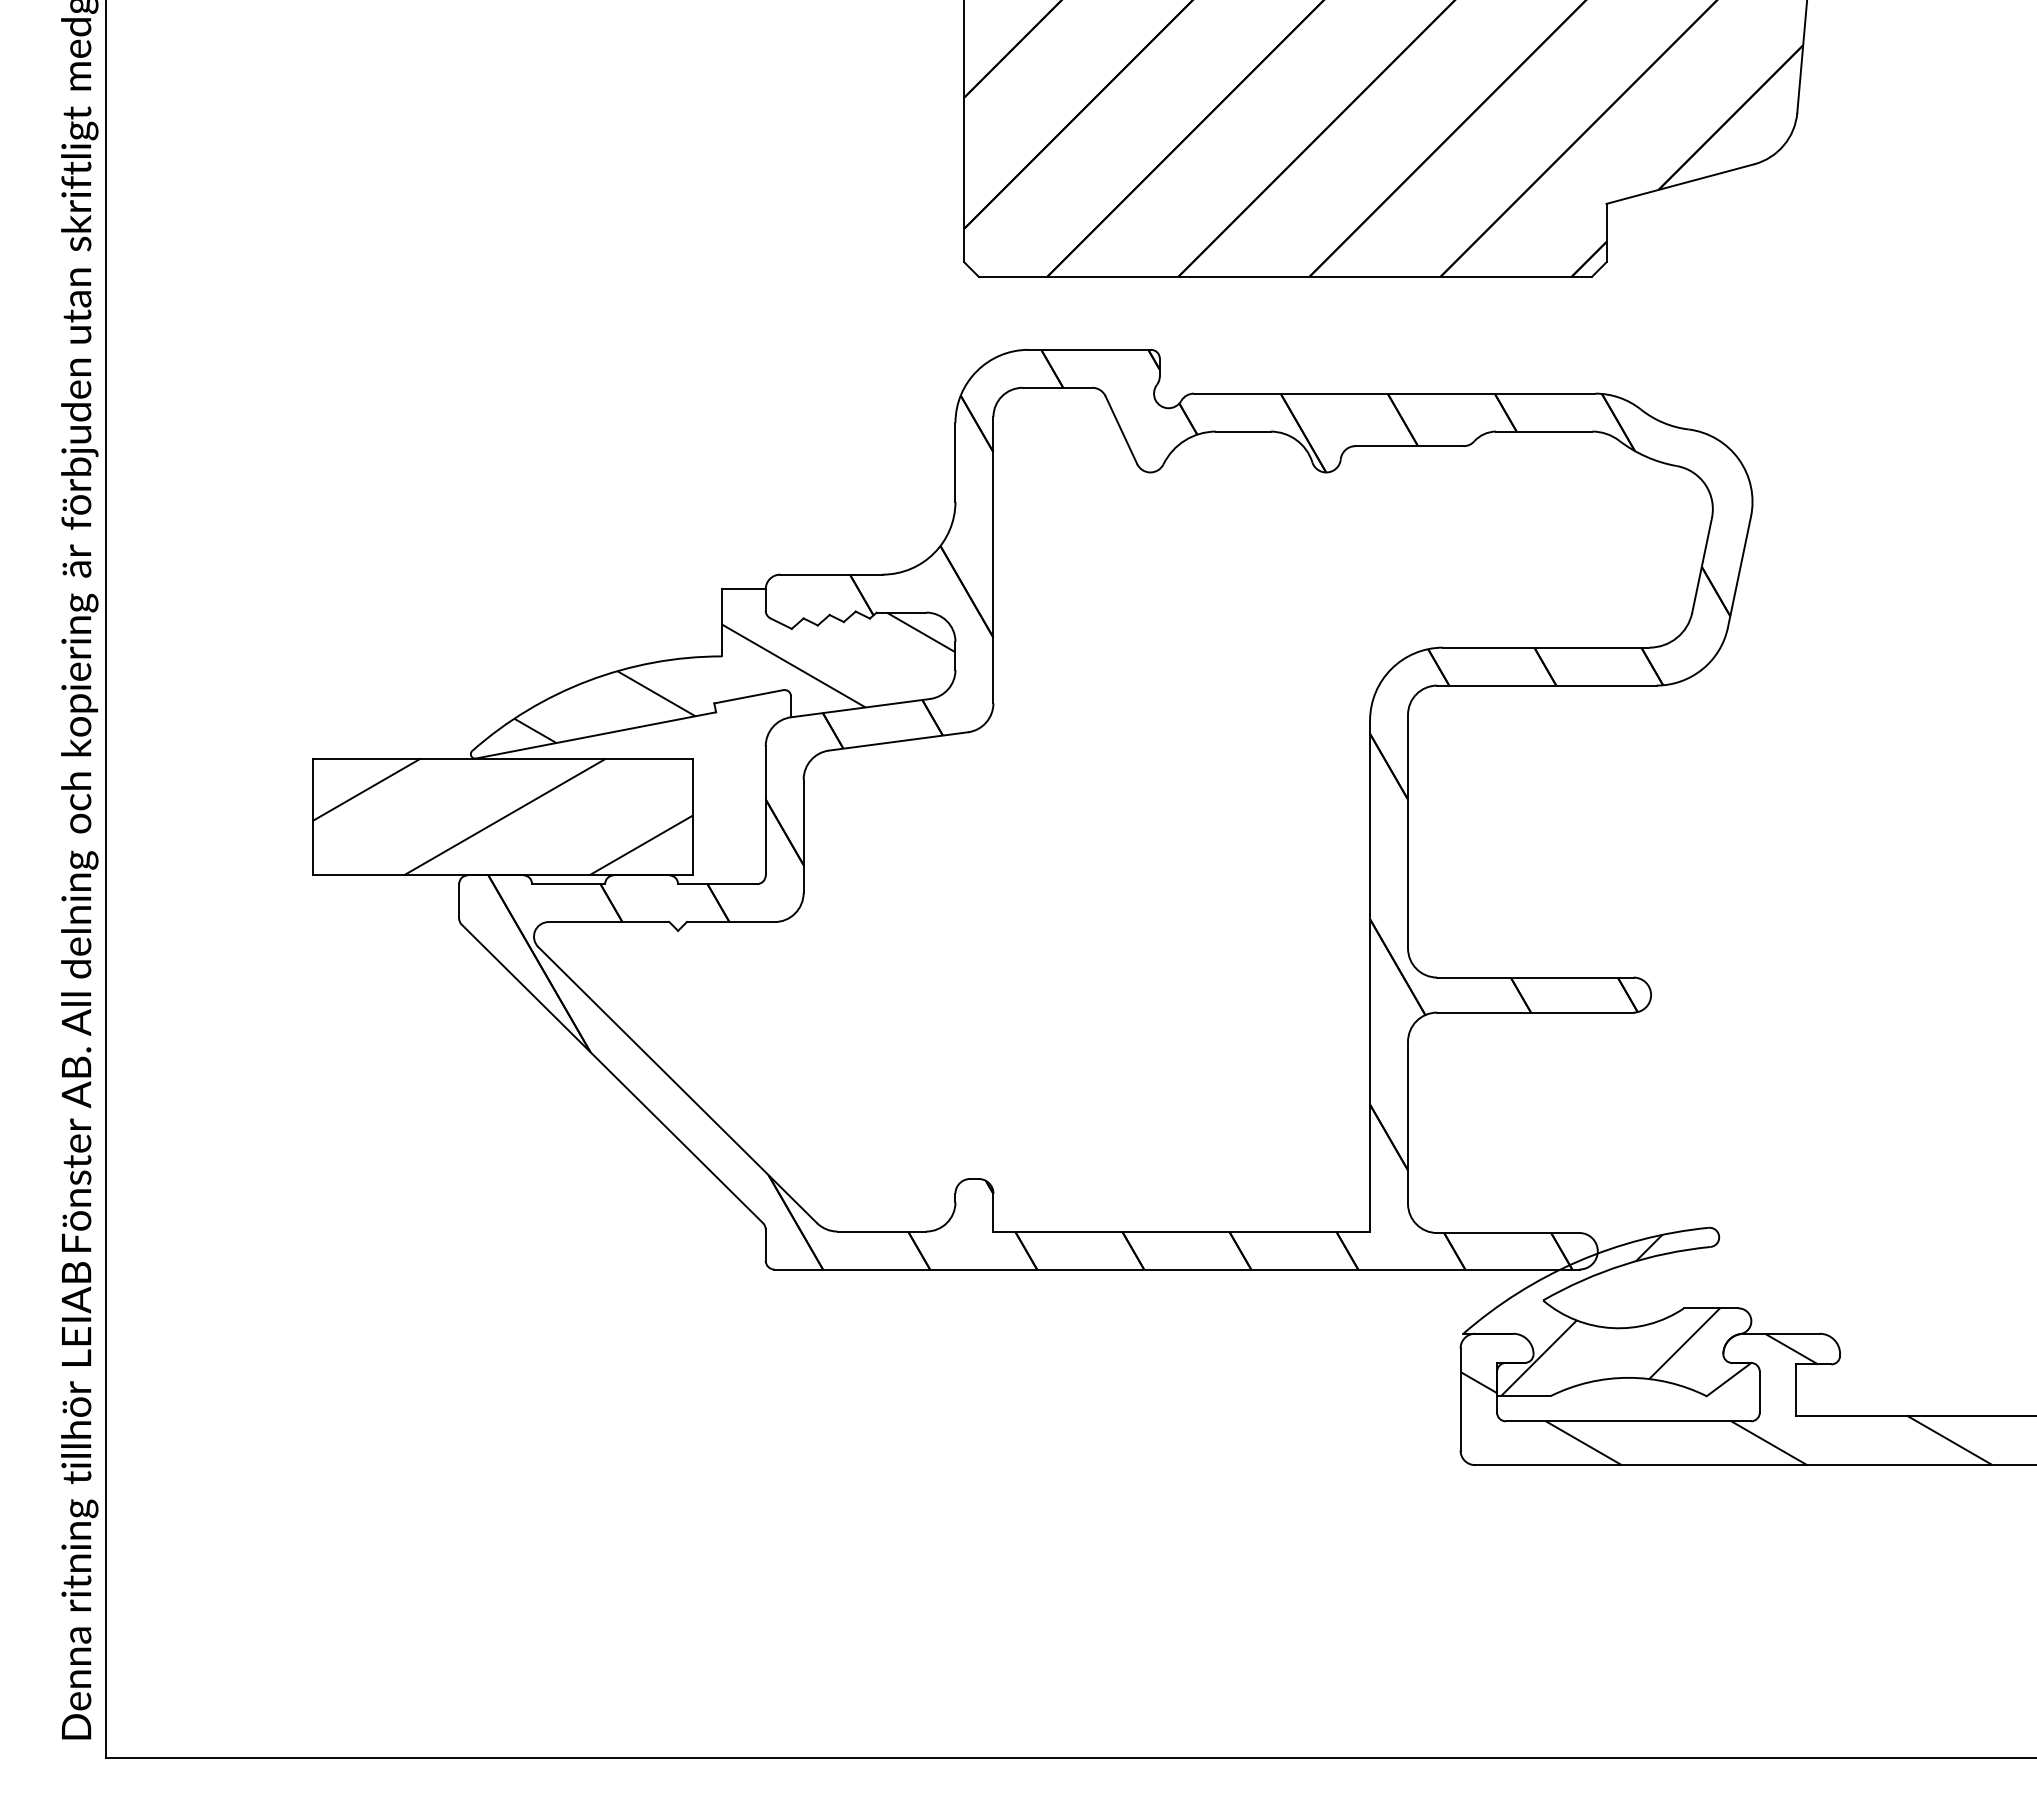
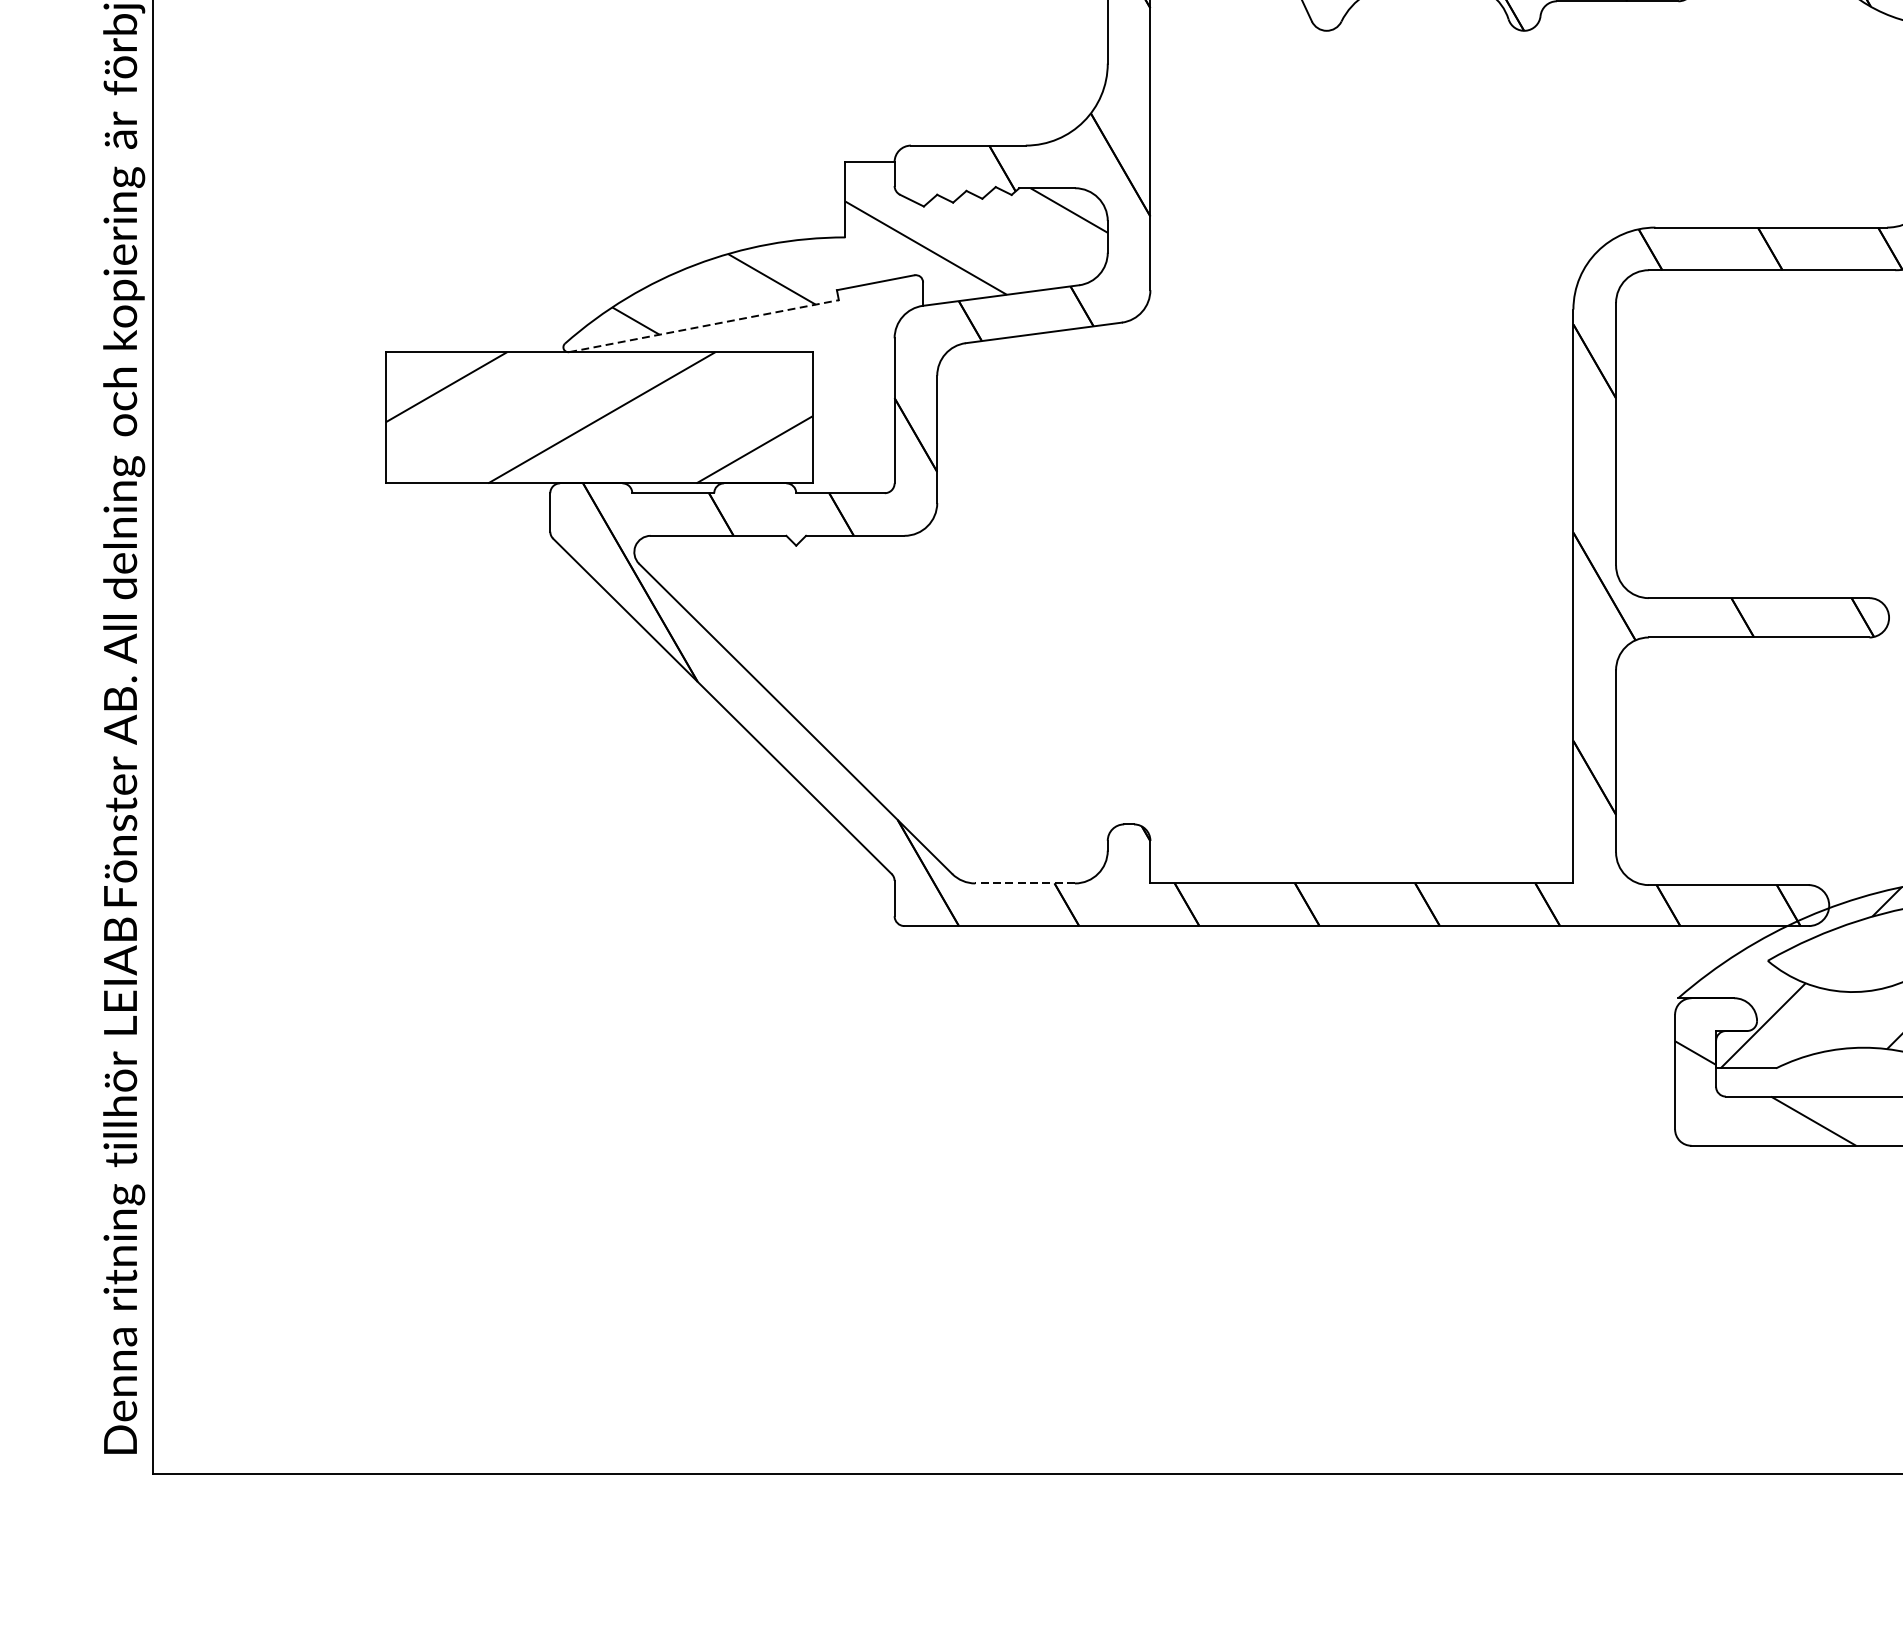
line: (596, 735) -> (704, 326), solid -> dashed
line: (881, 1231) -> (1024, 883), solid -> dashed

